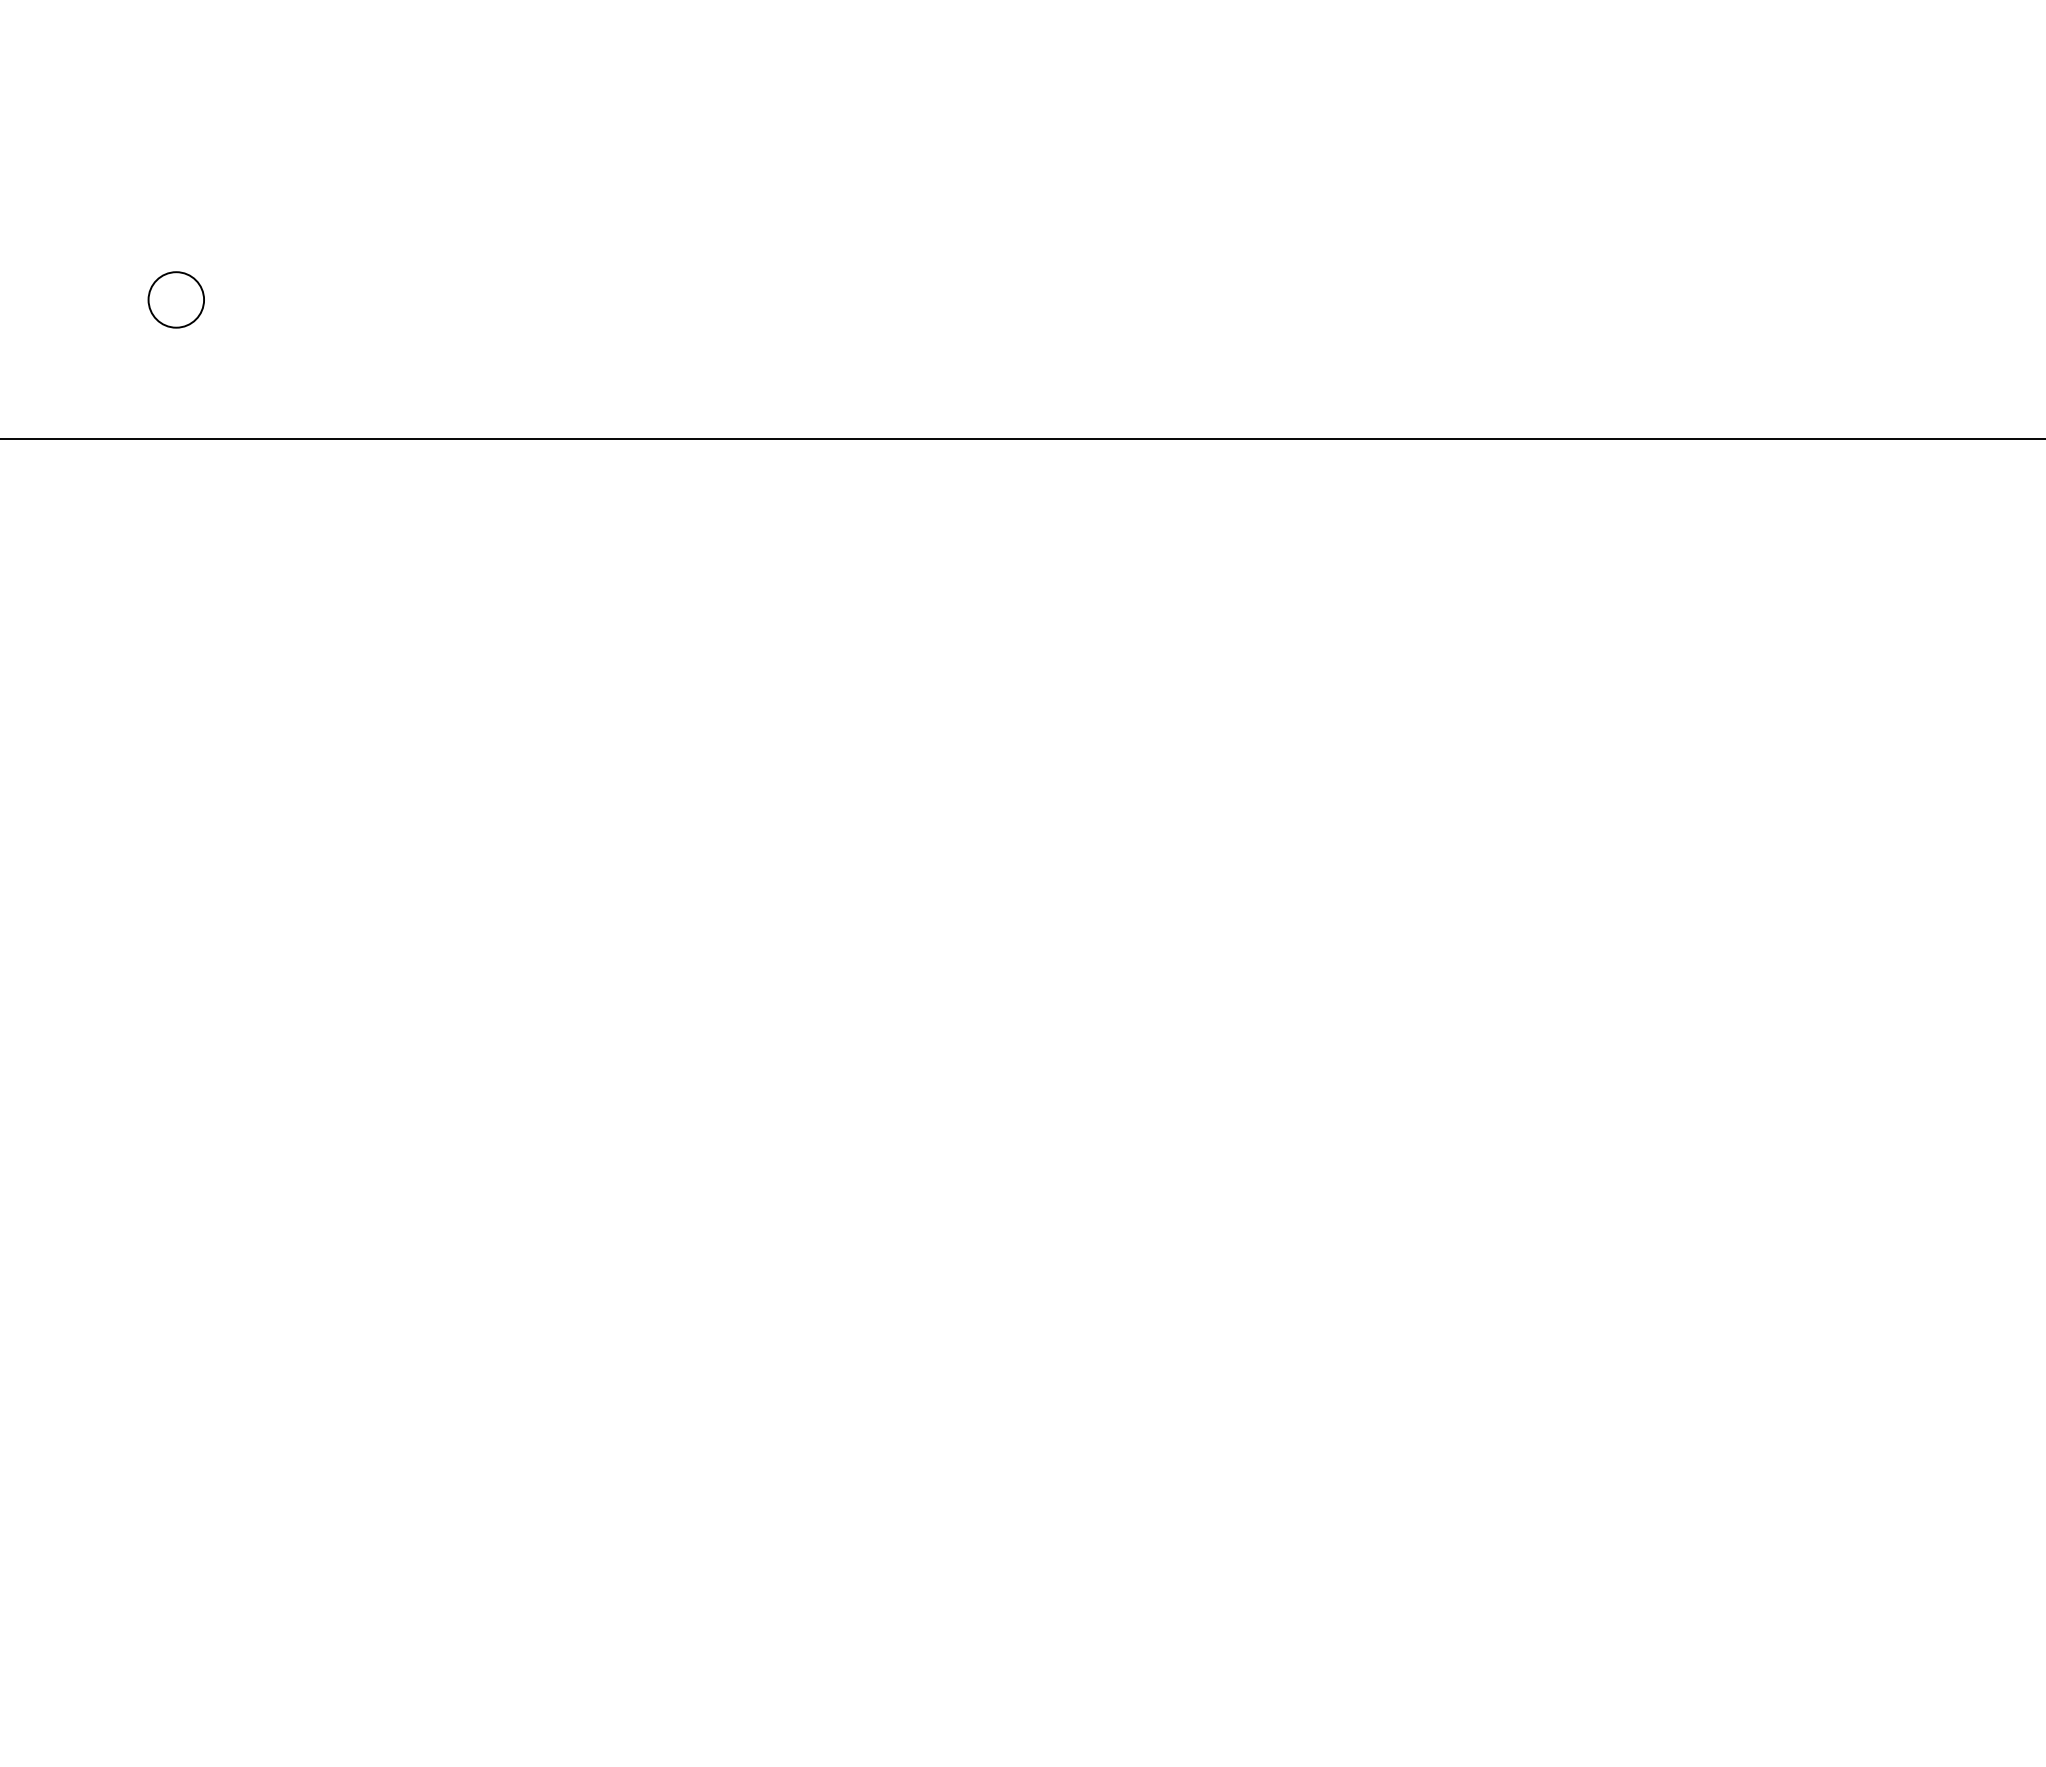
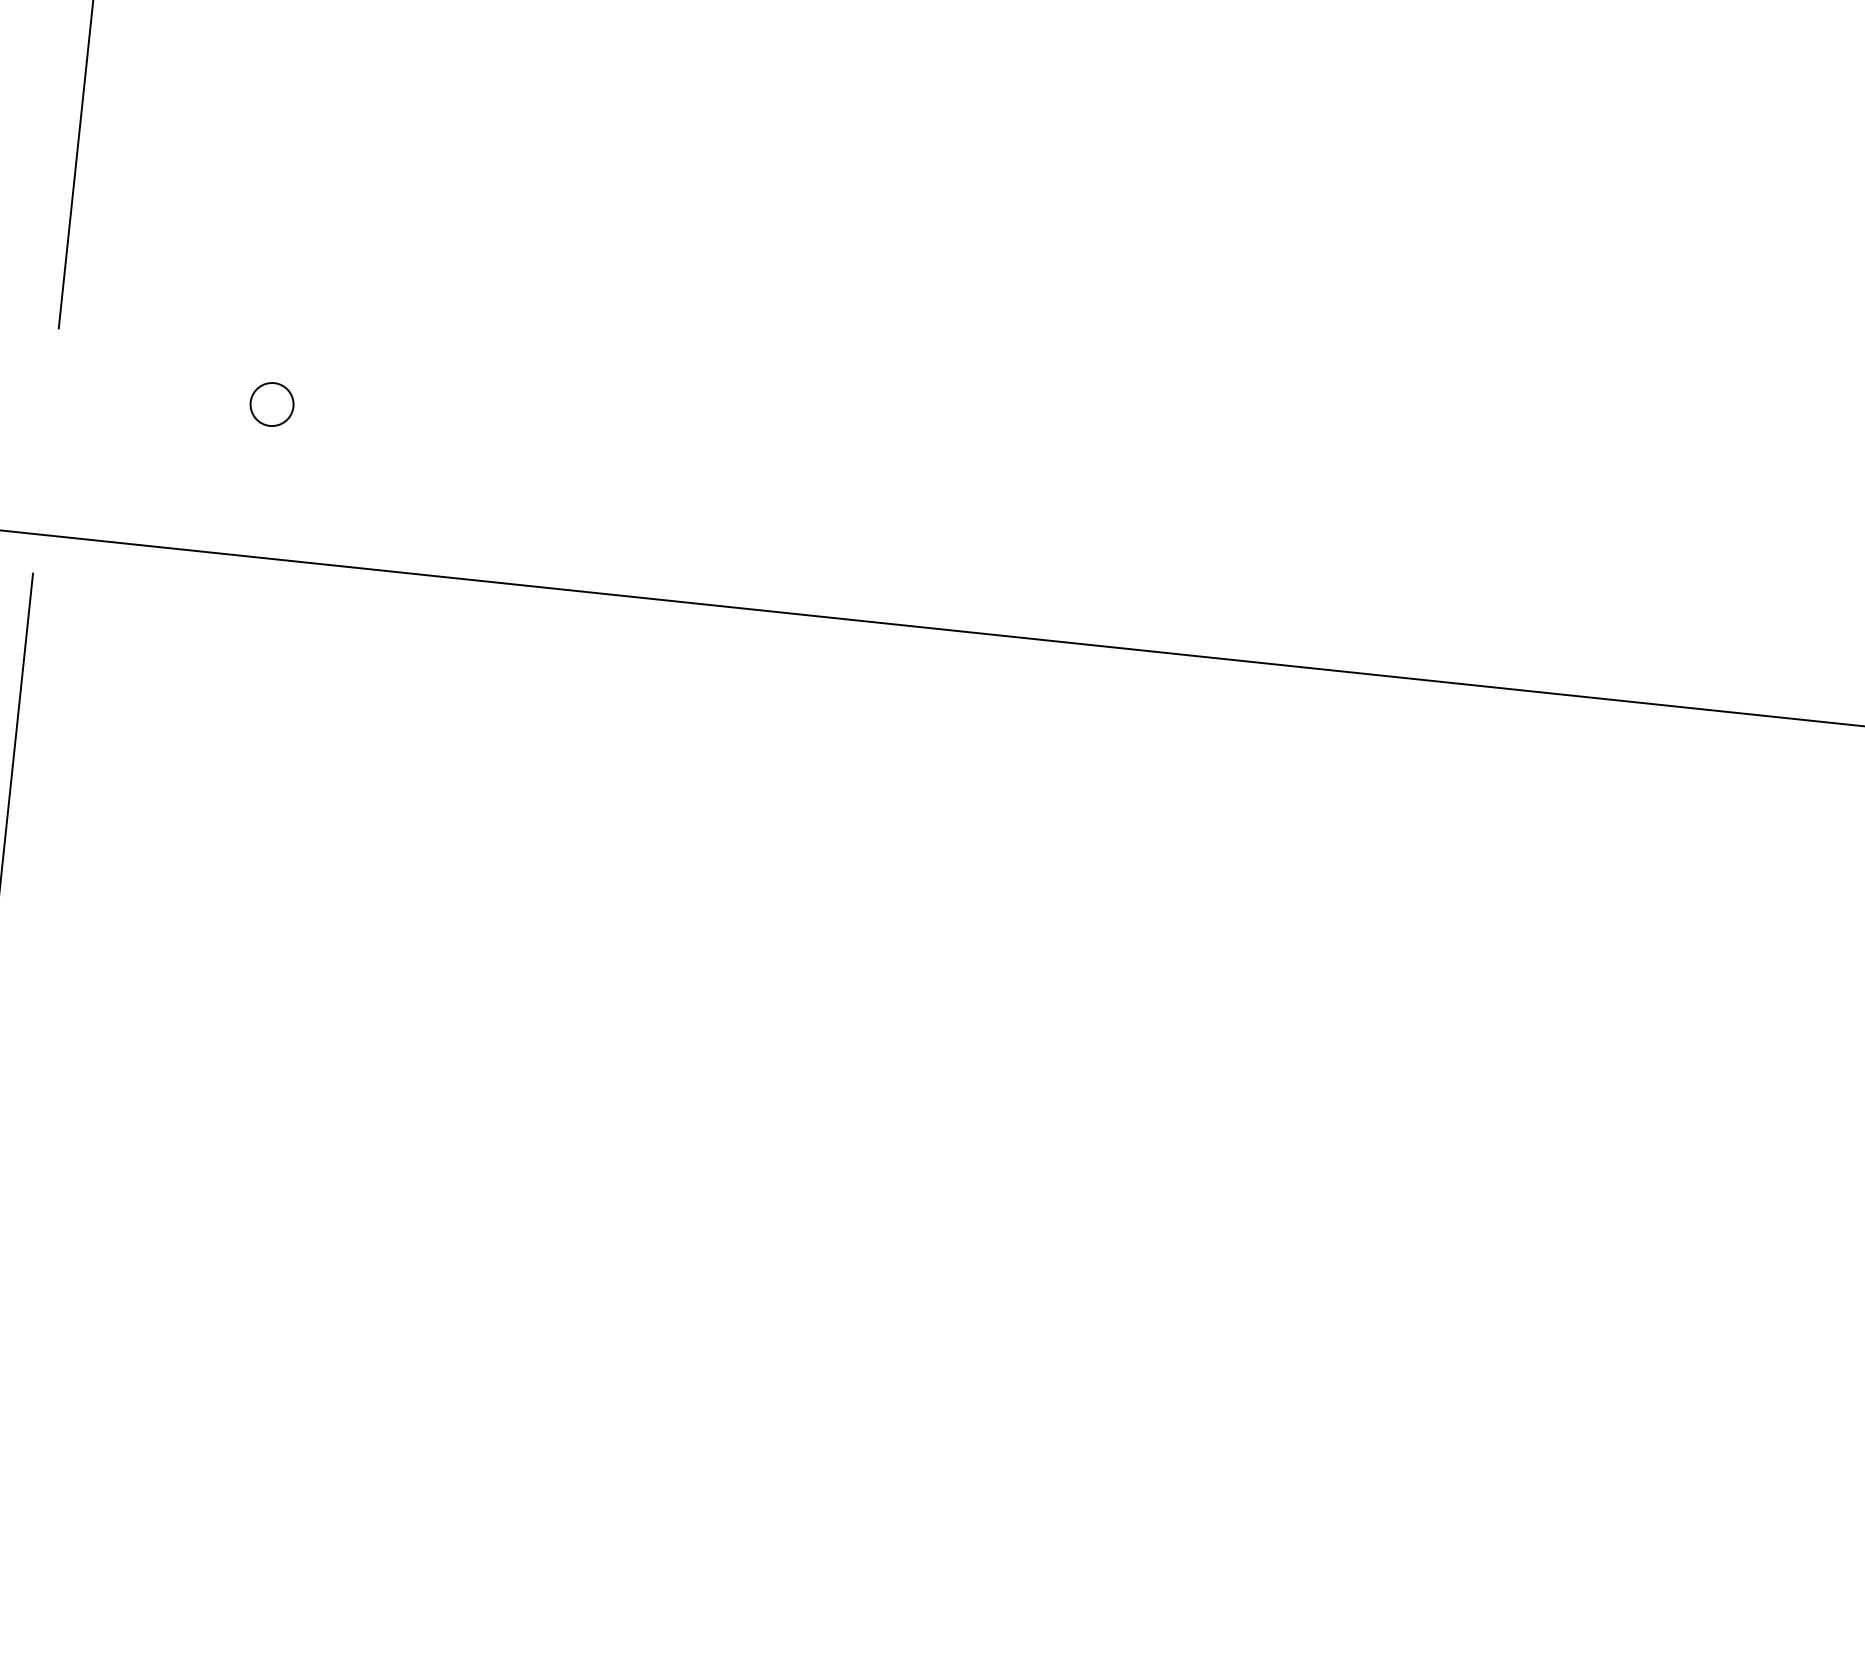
circle: (175, 299) -> (271, 403), size x0.7

